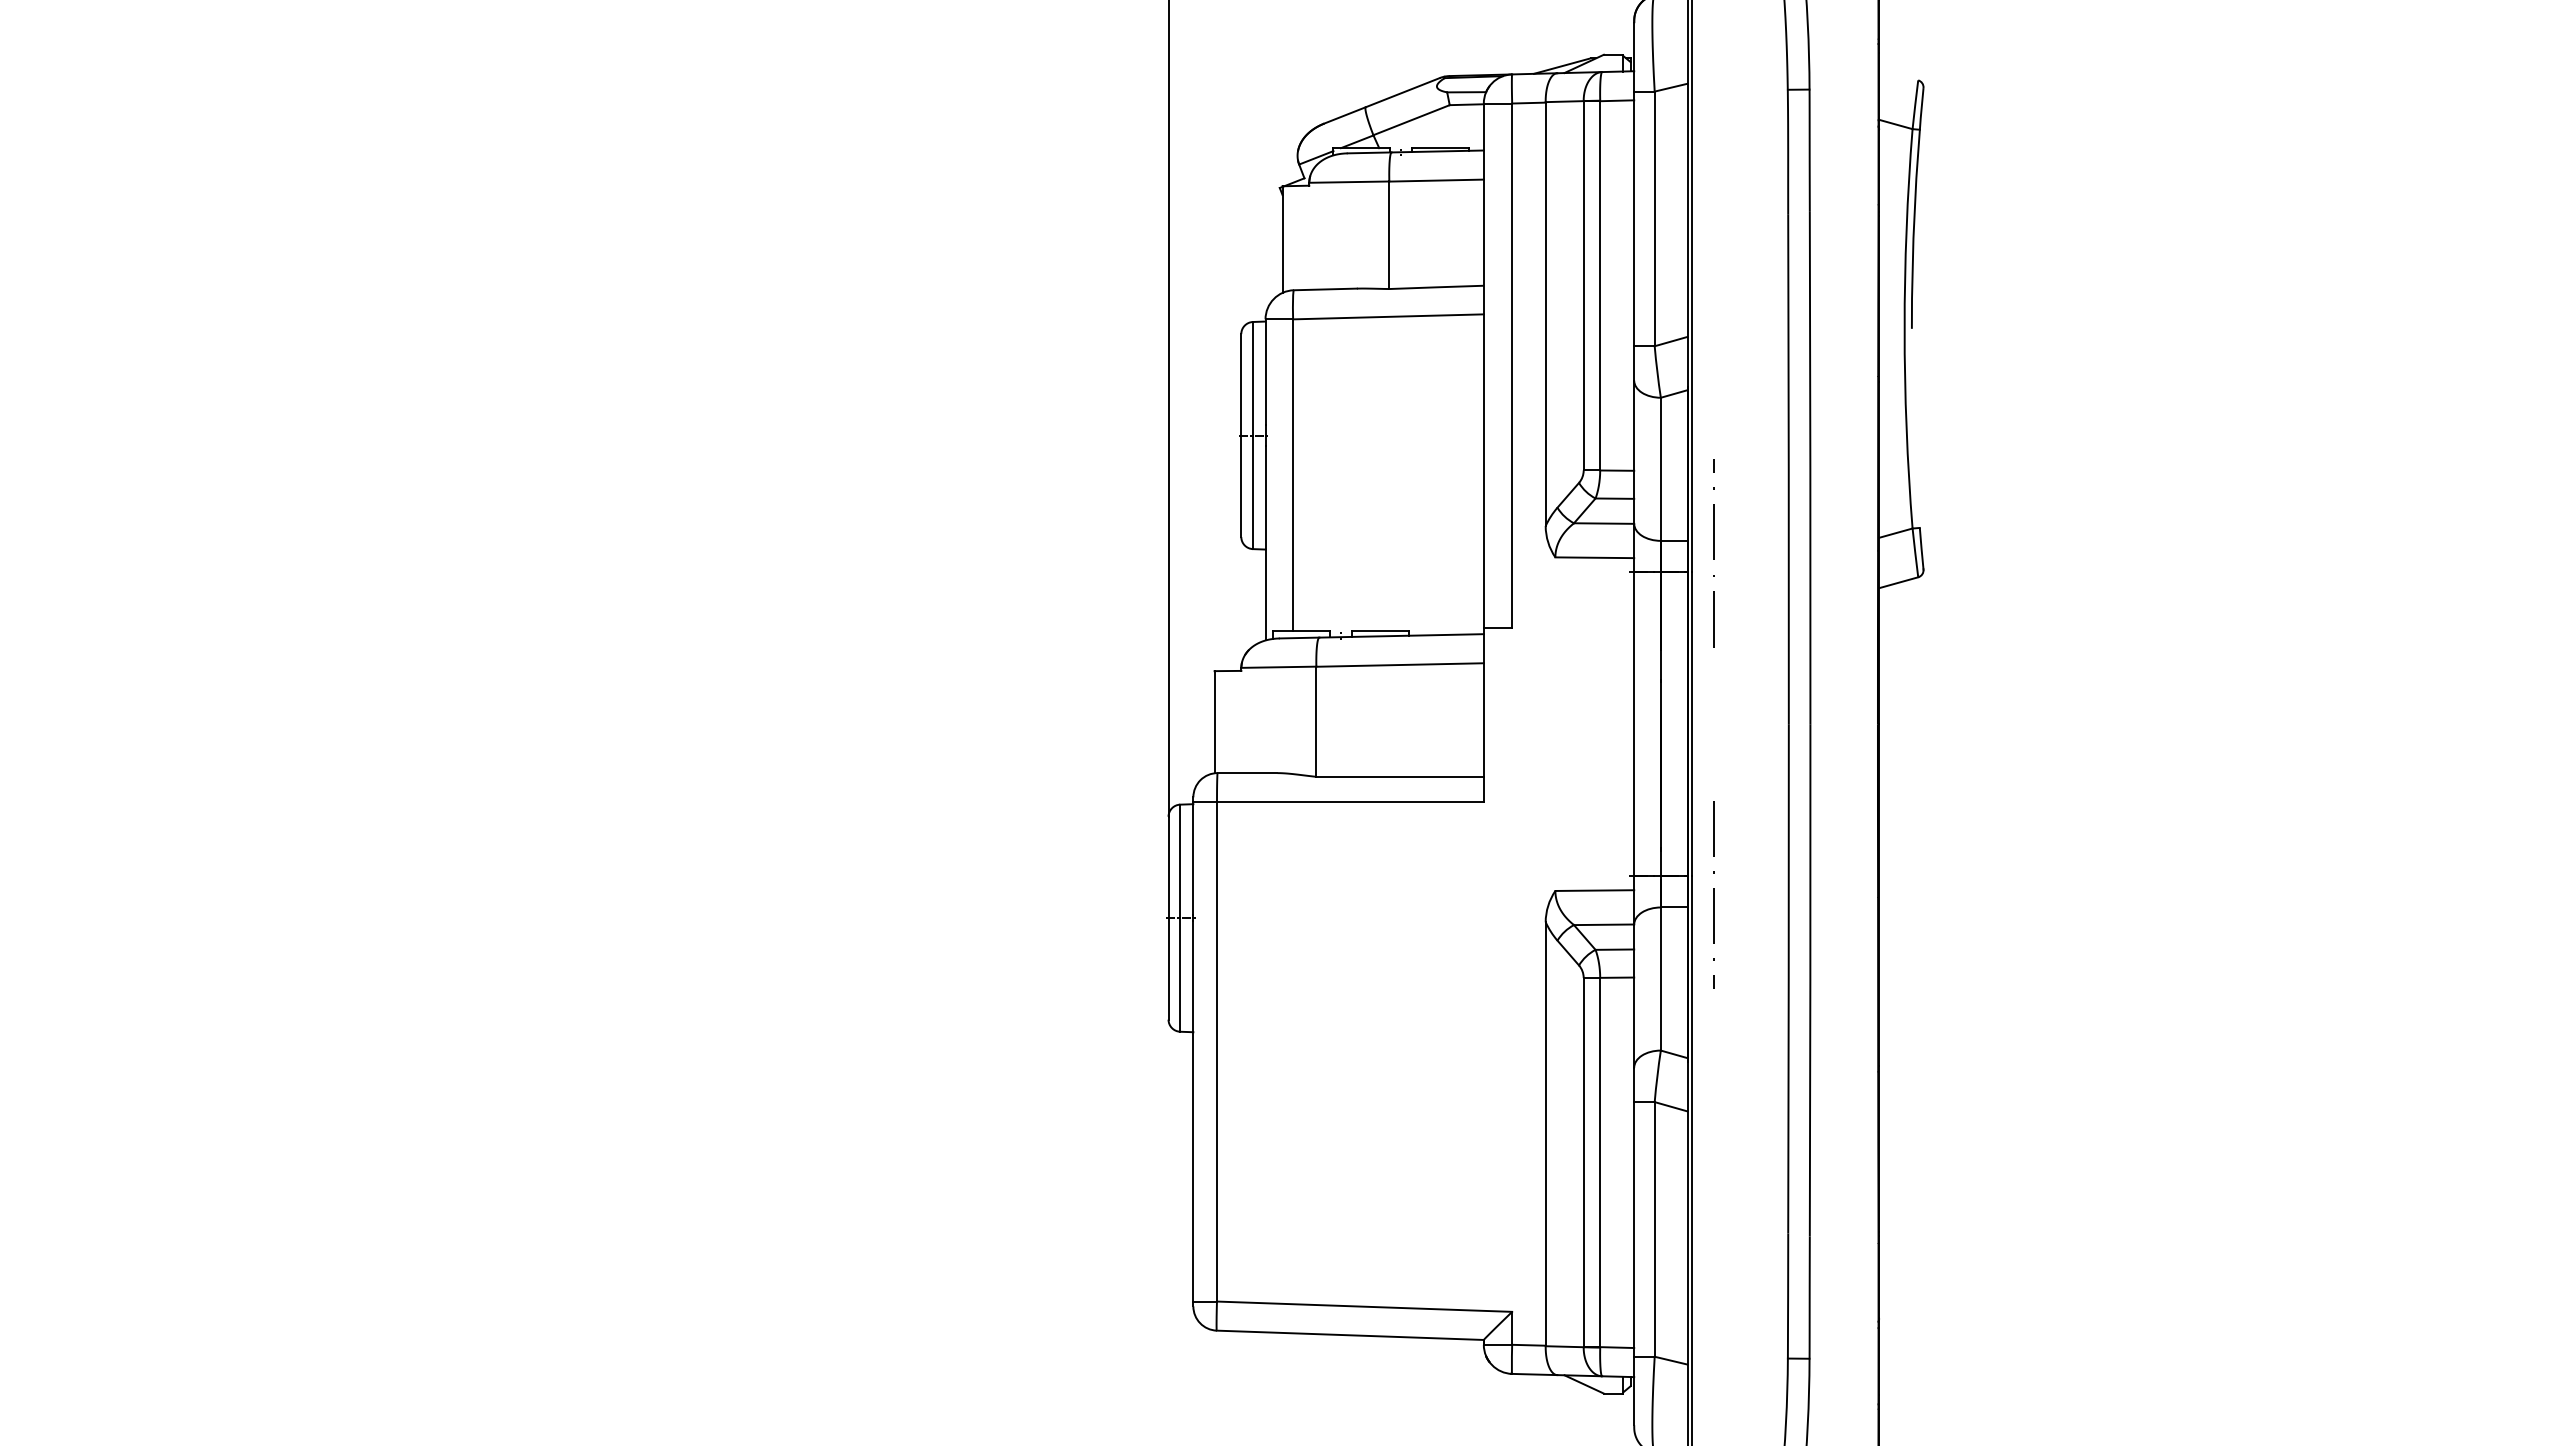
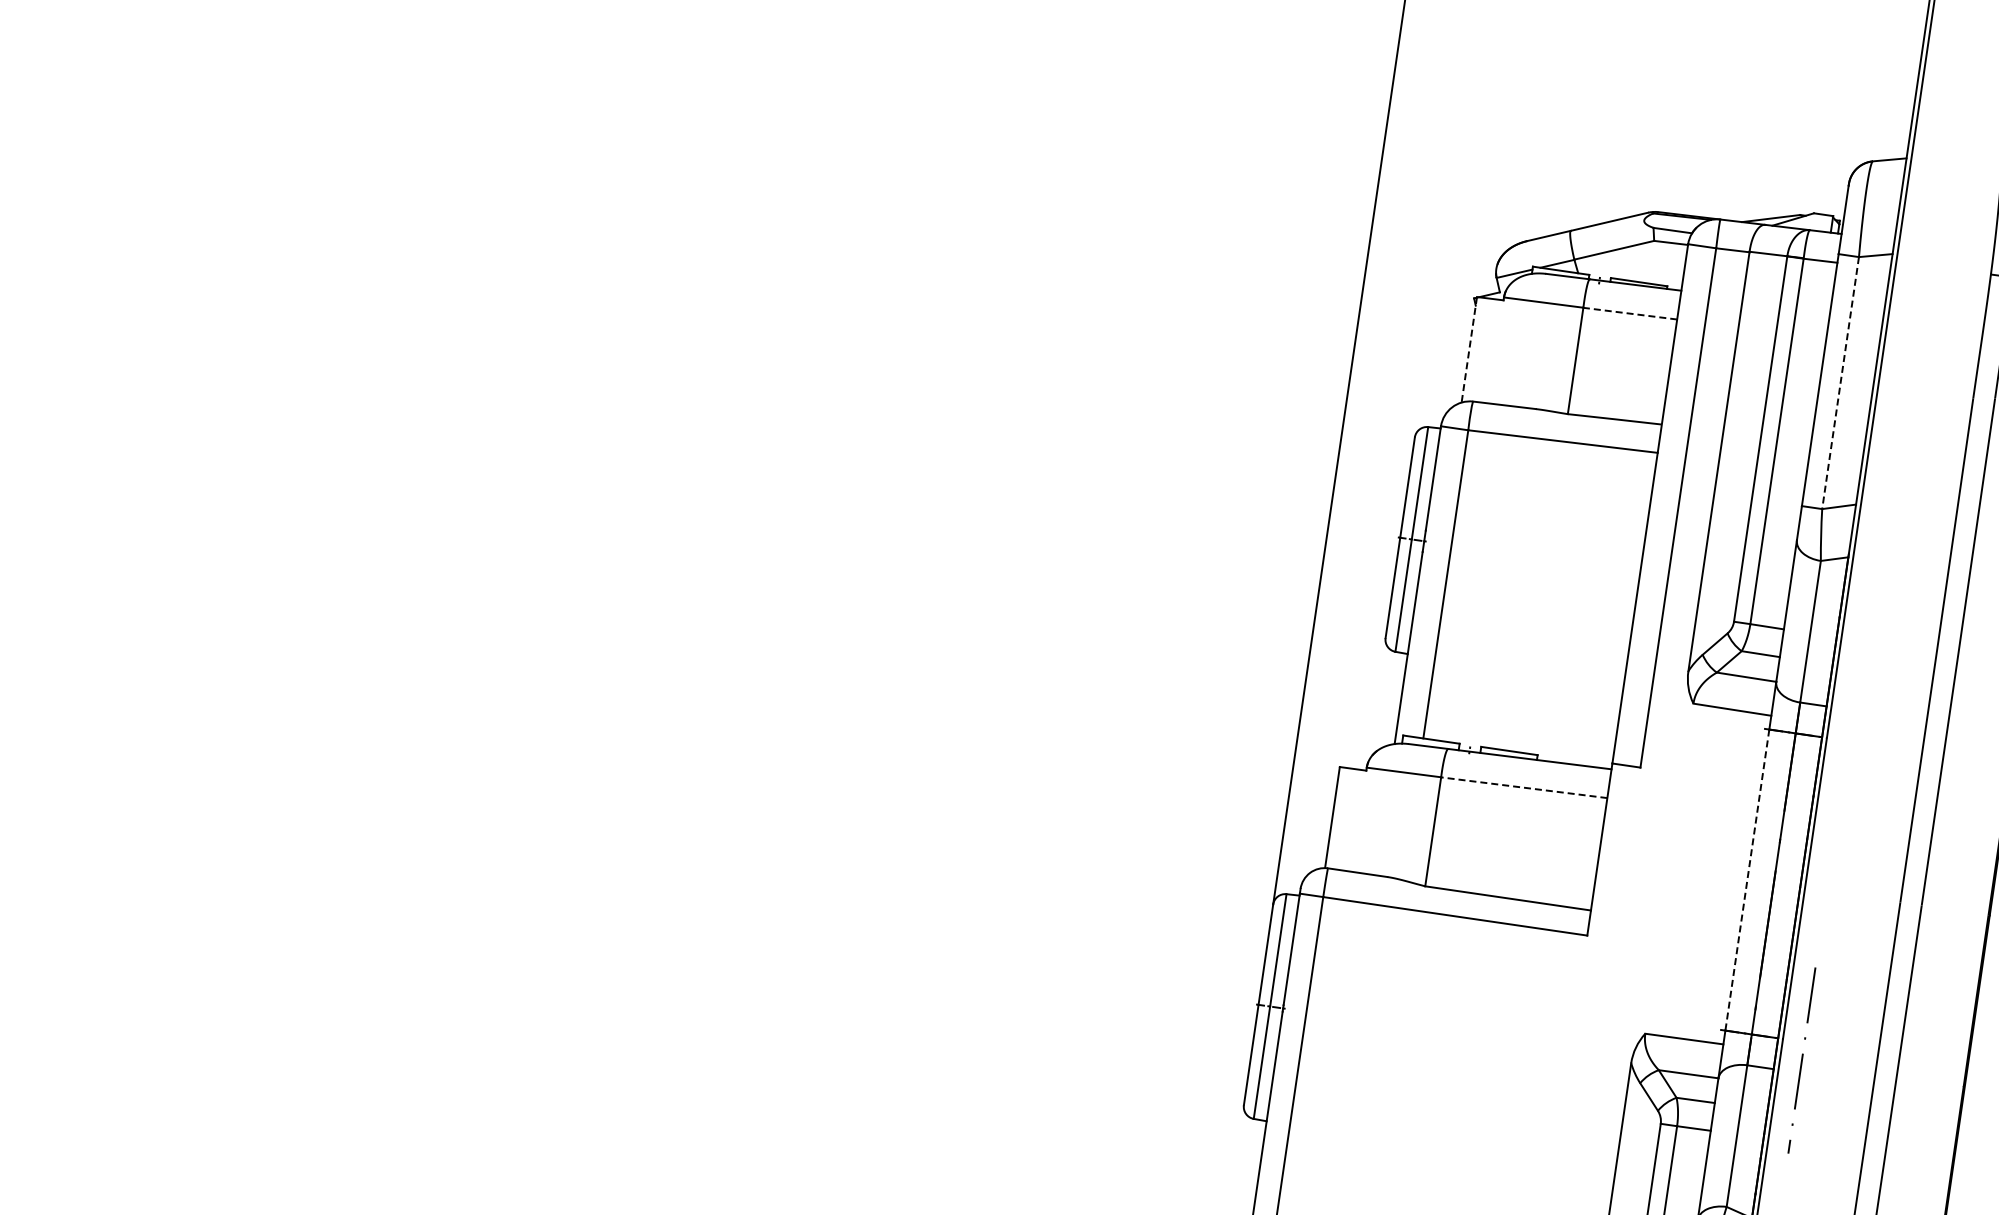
line: (1436, 180) -> (1630, 313), solid -> dashed
line: (1654, 219) -> (1840, 383), solid -> dashed
line: (1282, 240) -> (1469, 350), solid -> dashed
line: (1713, 553) -> (1850, 722), removed
line: (1400, 665) -> (1524, 788), solid -> dashed
line: (1634, 724) -> (1747, 880), solid -> dashed

